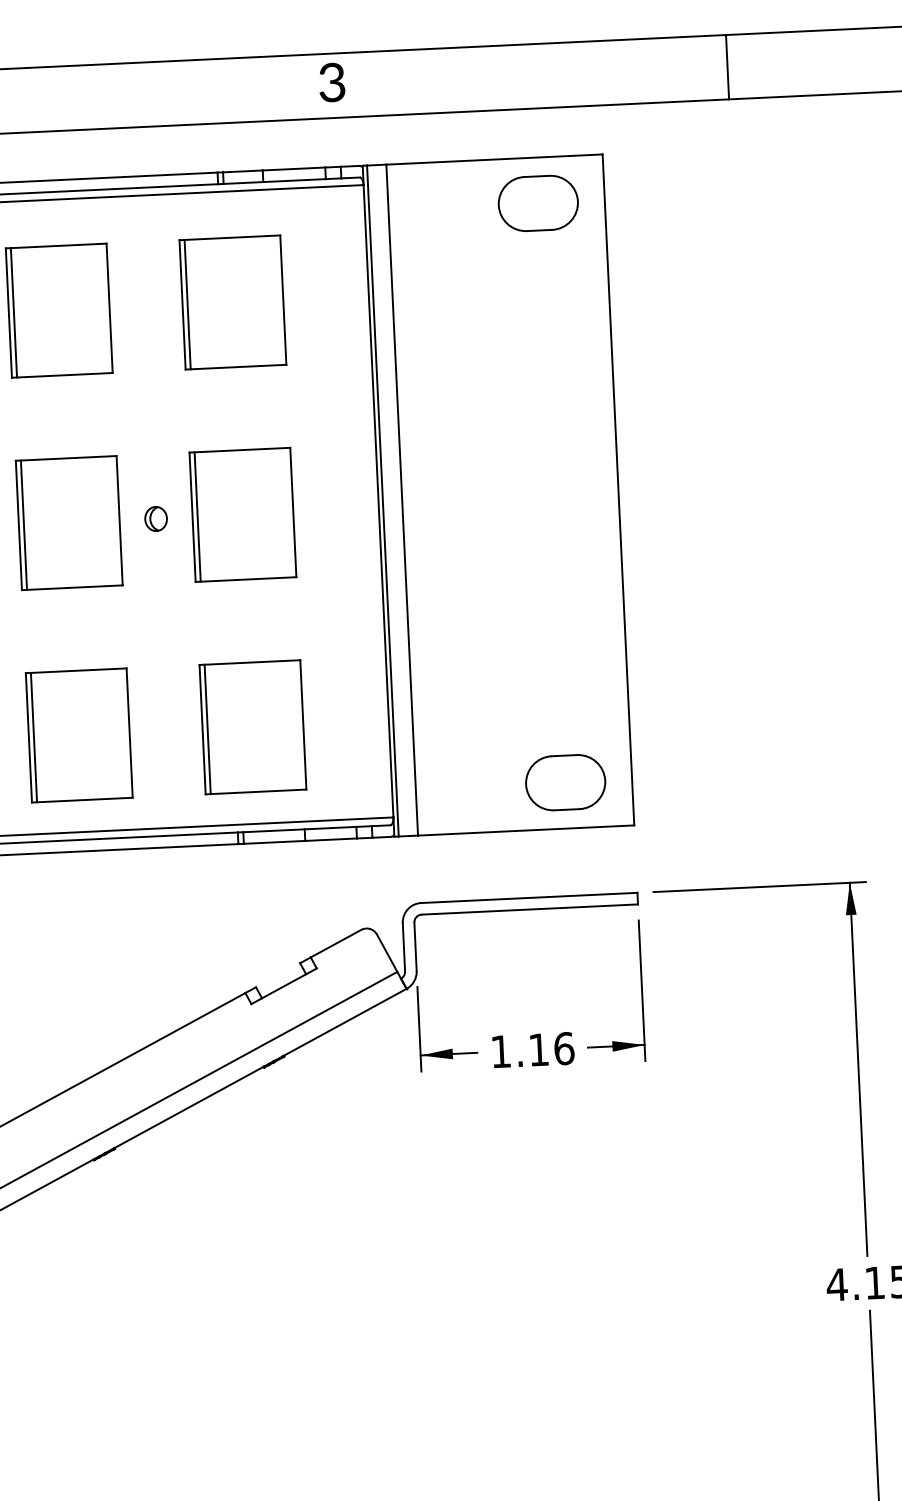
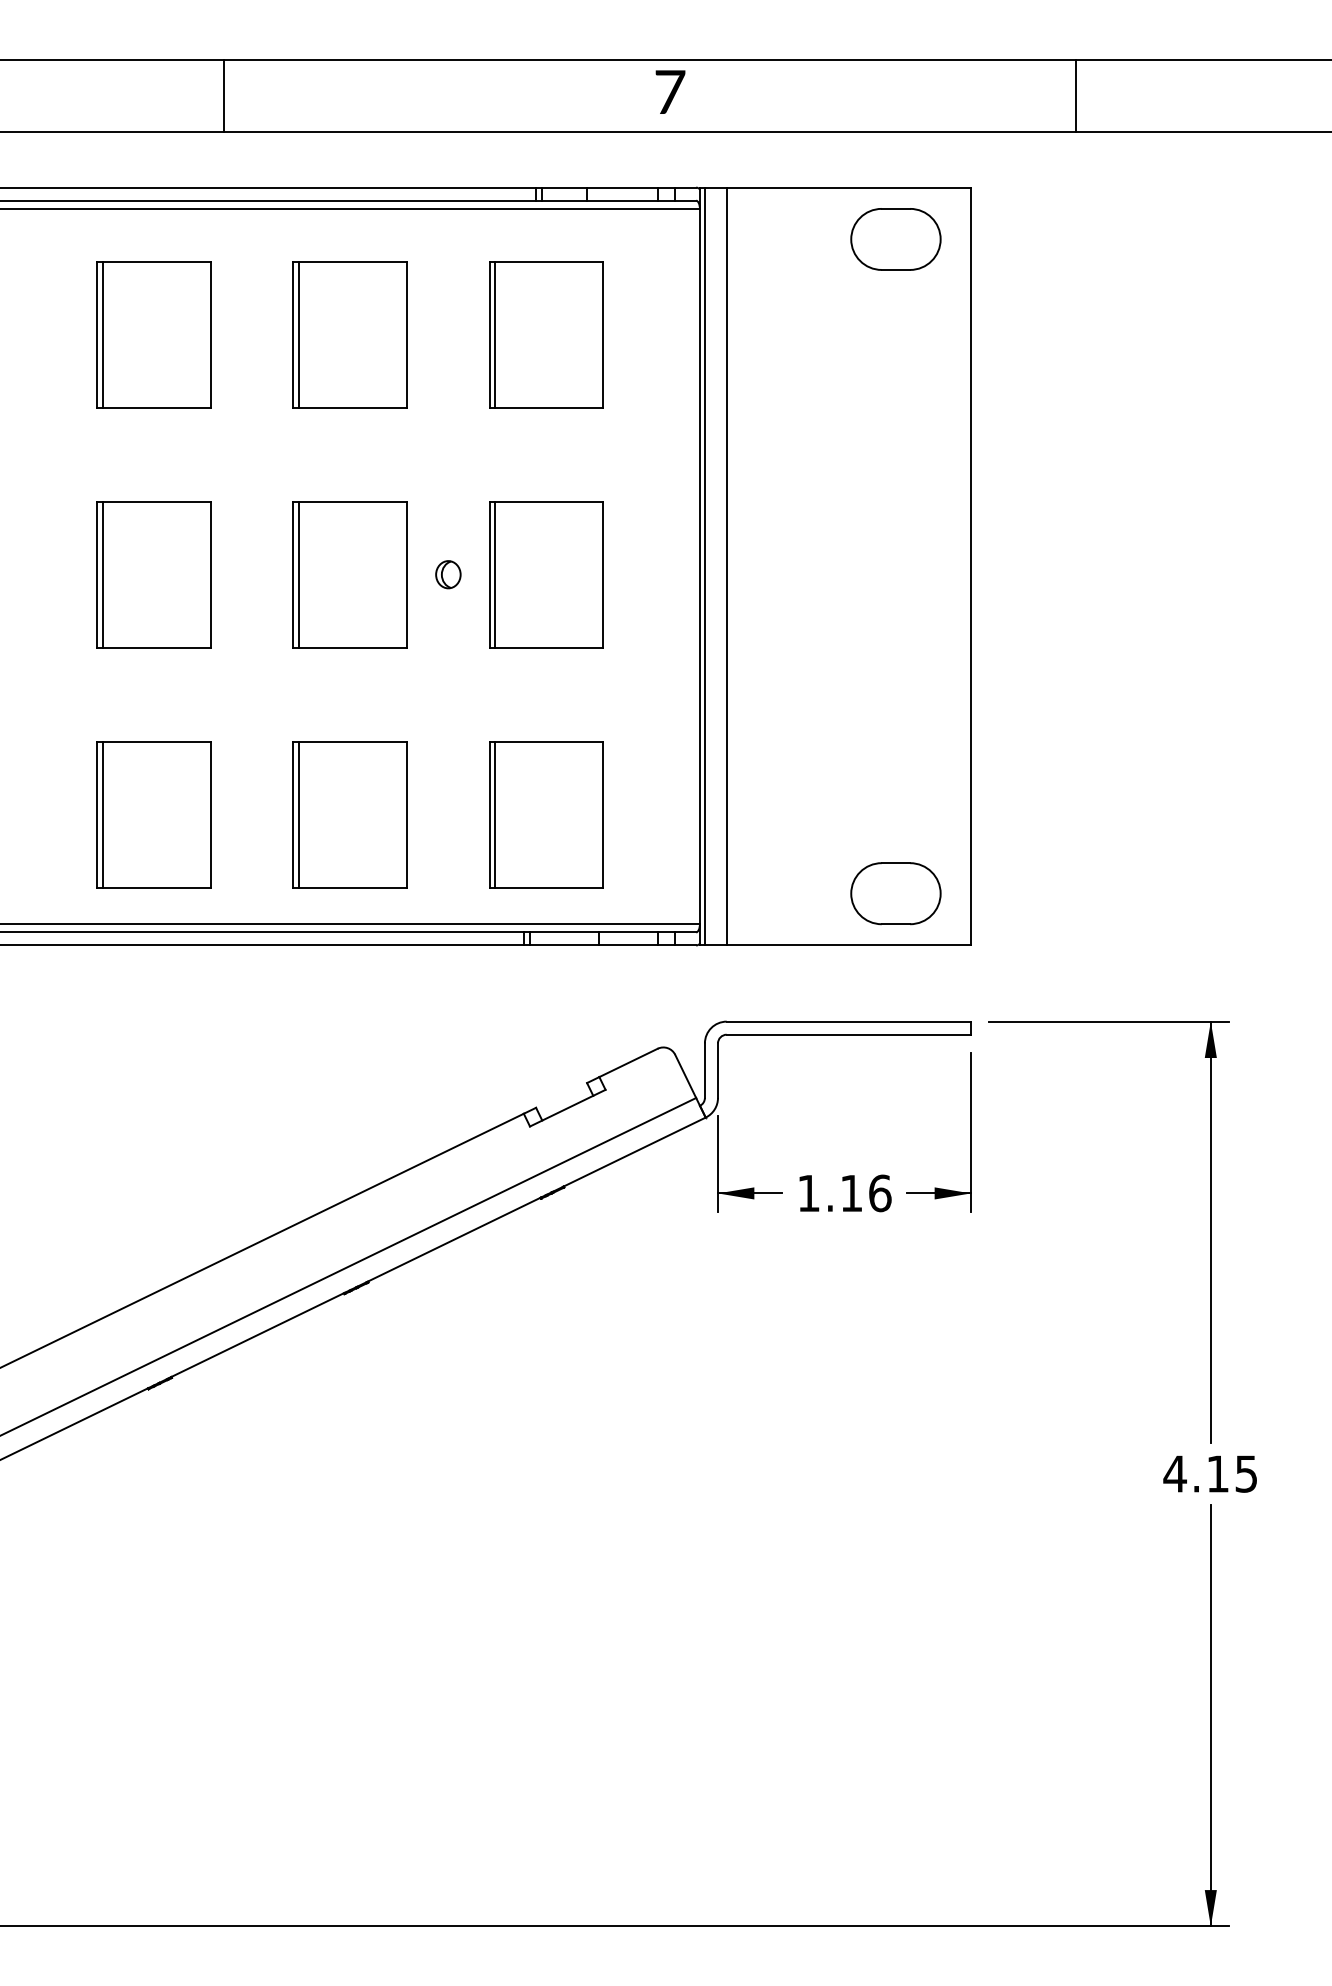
line: (727, 66) -> (1076, 95), moved
text: (332, 82) -> (670, 92), 3 -> 7

